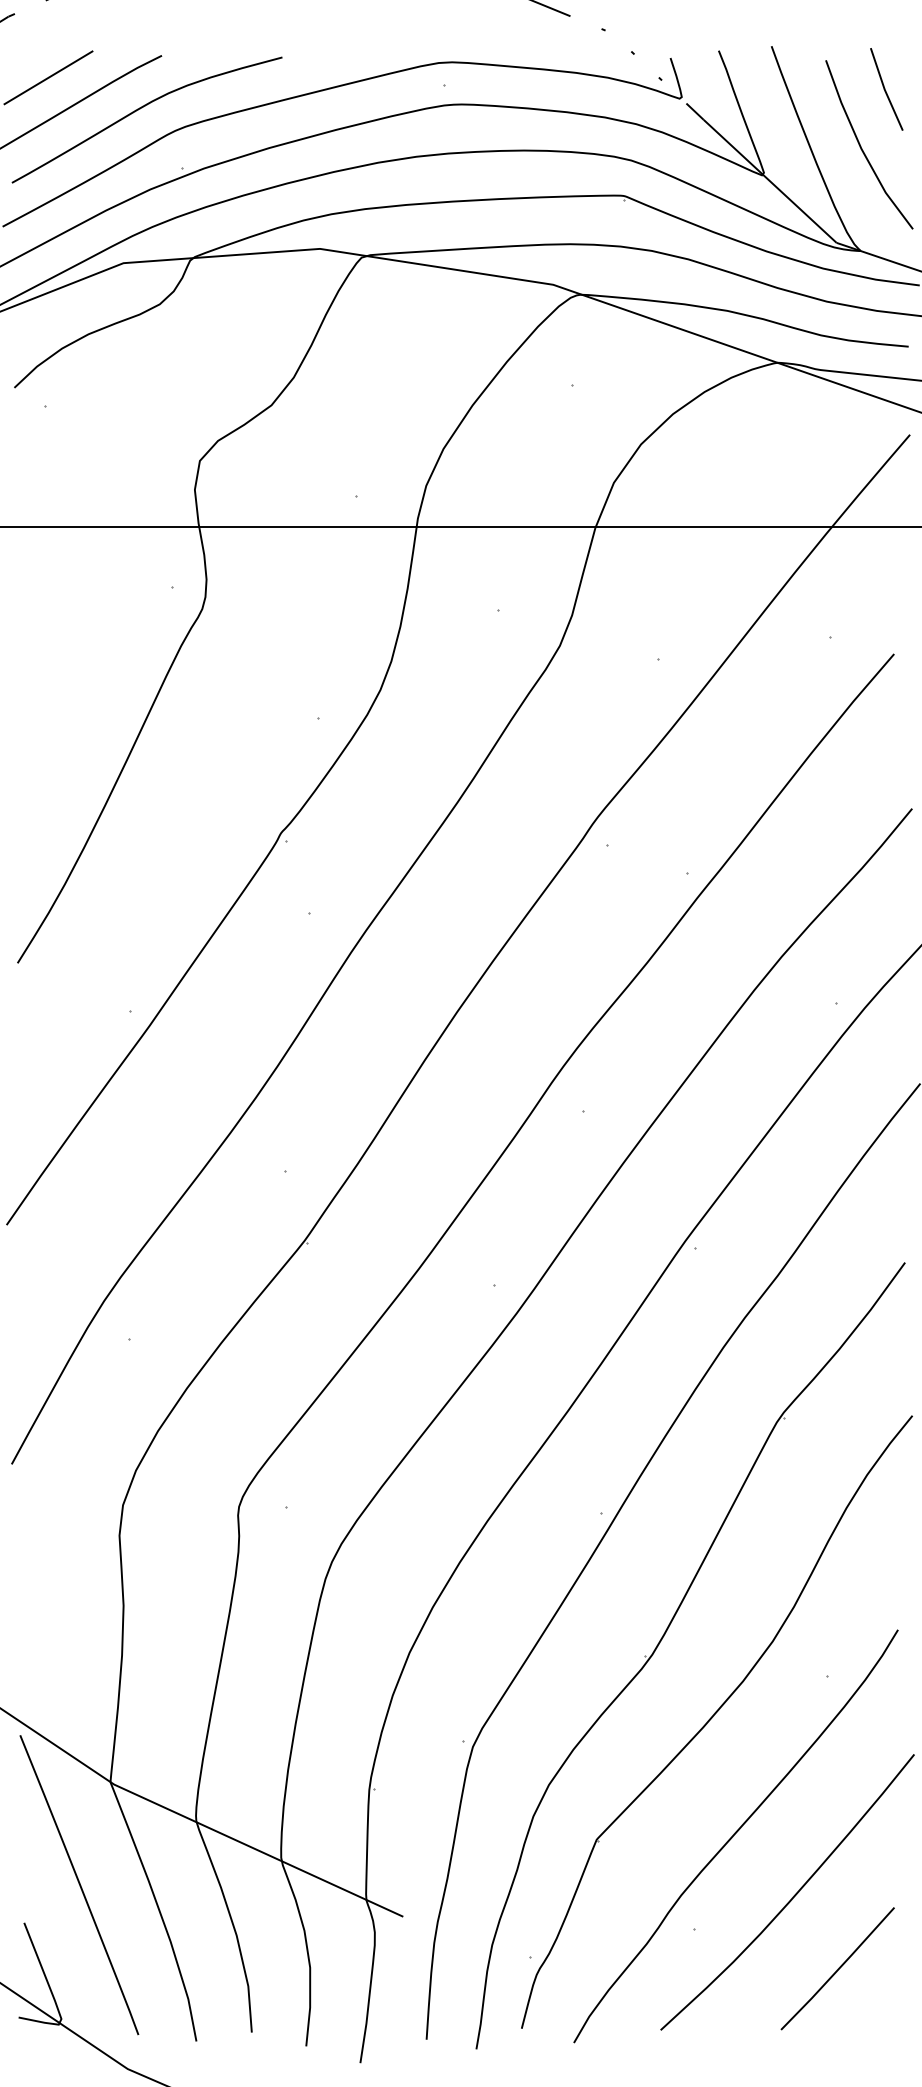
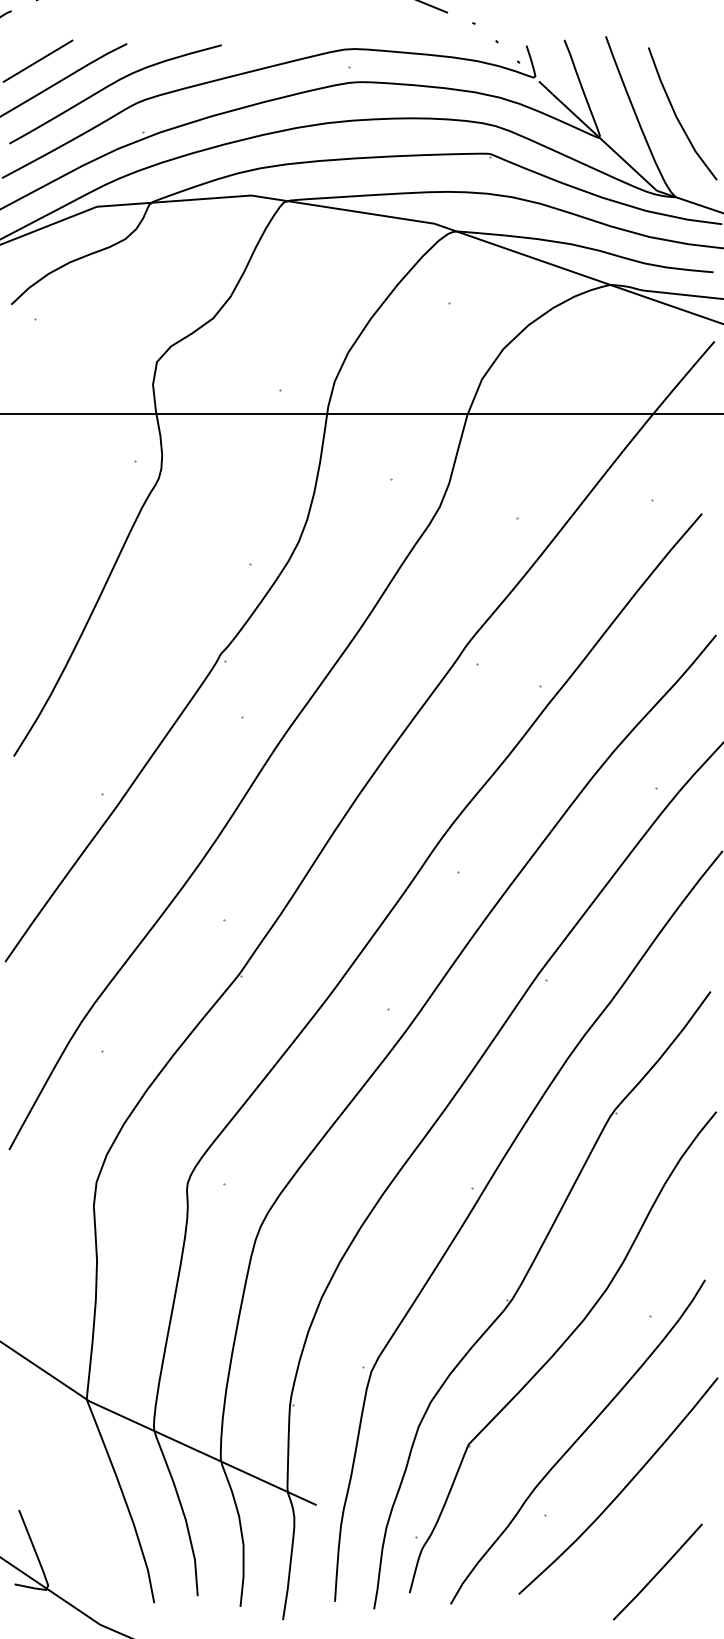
line: (885, 88) -> (695, 69), removed
line: (79, 1885) -> (62, 1480), removed
line: (838, 1968) -> (658, 1571), moved

